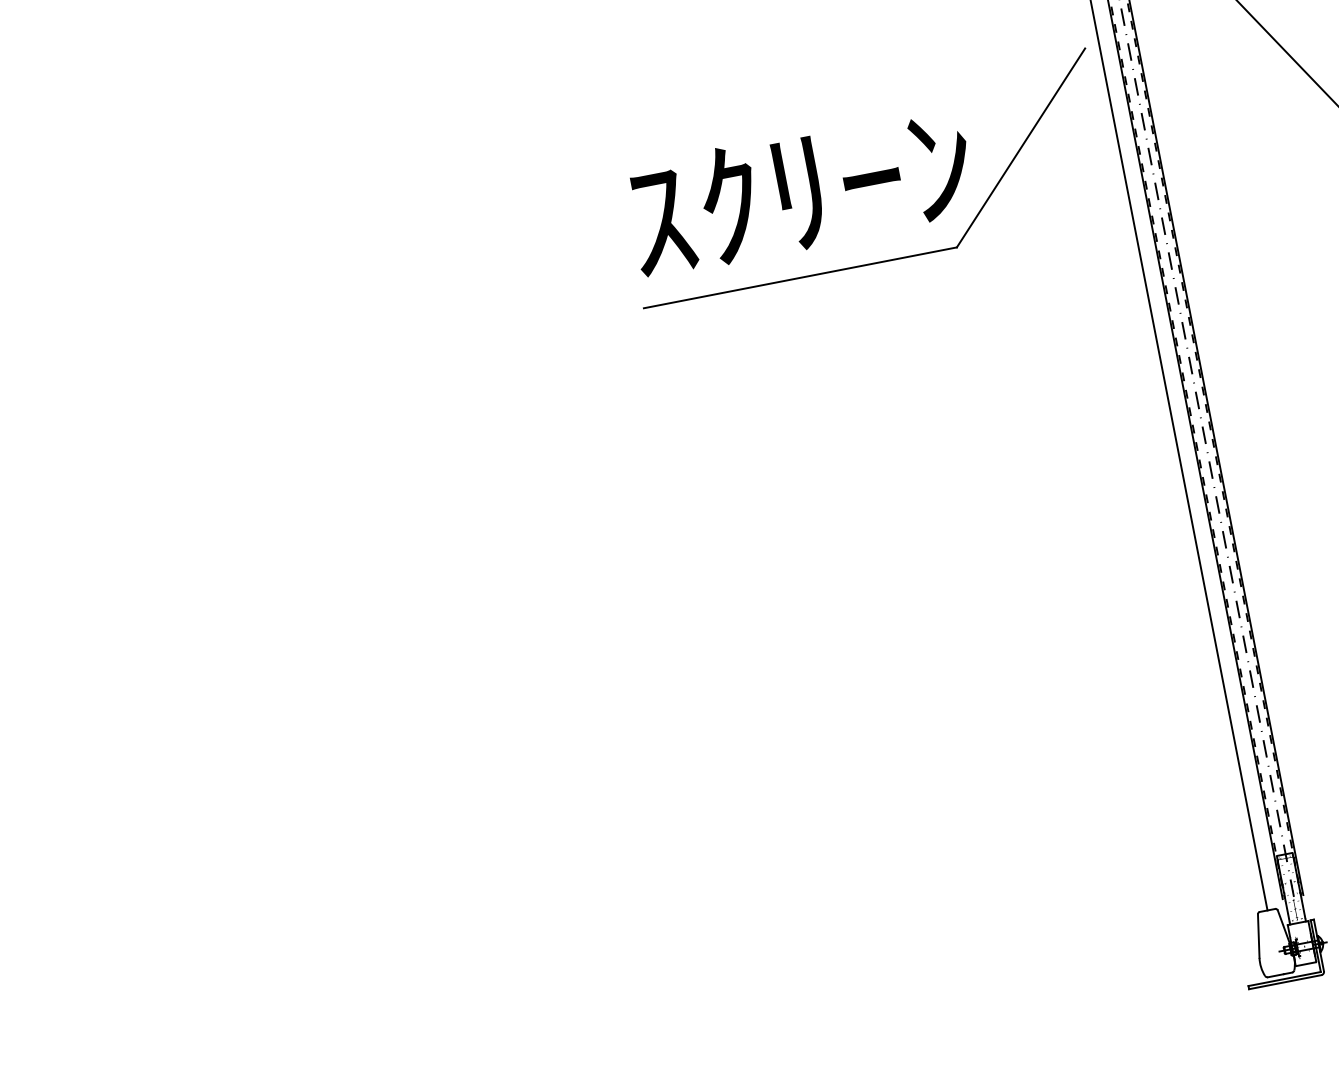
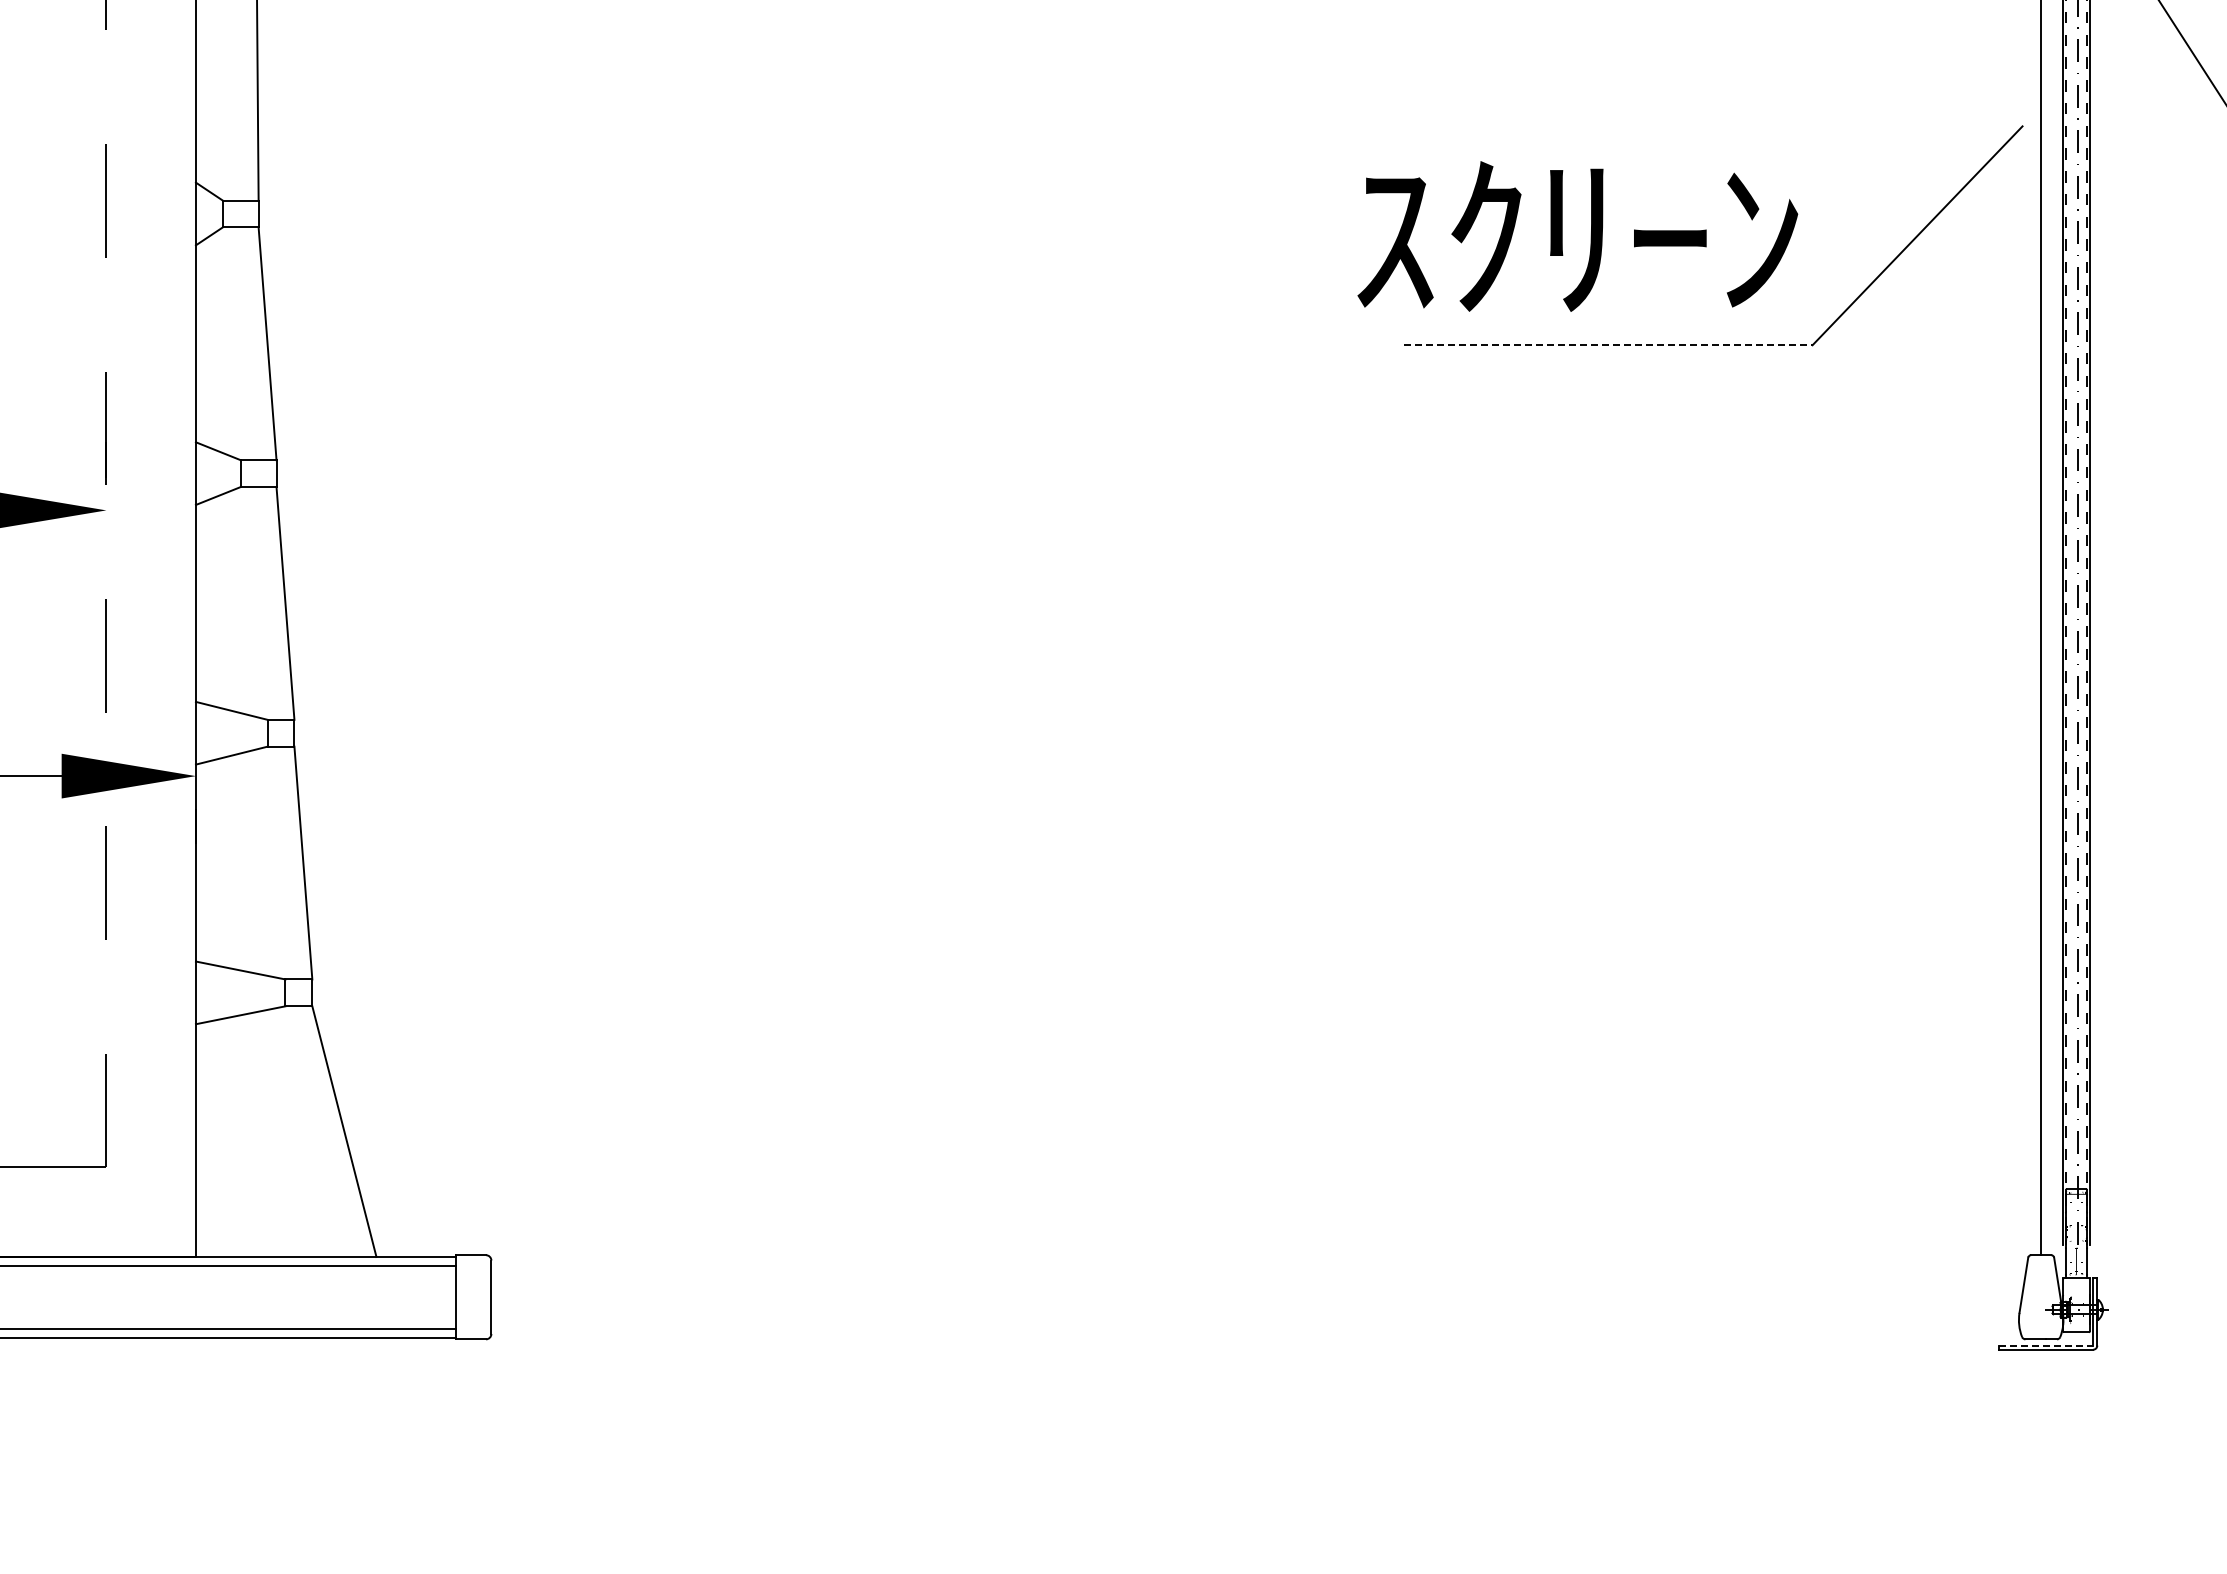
text: (800, 191) -> (1577, 236), moved
line: (800, 278) -> (1608, 345), solid -> dashed
line: (1285, 978) -> (2046, 1345), solid -> dashed

